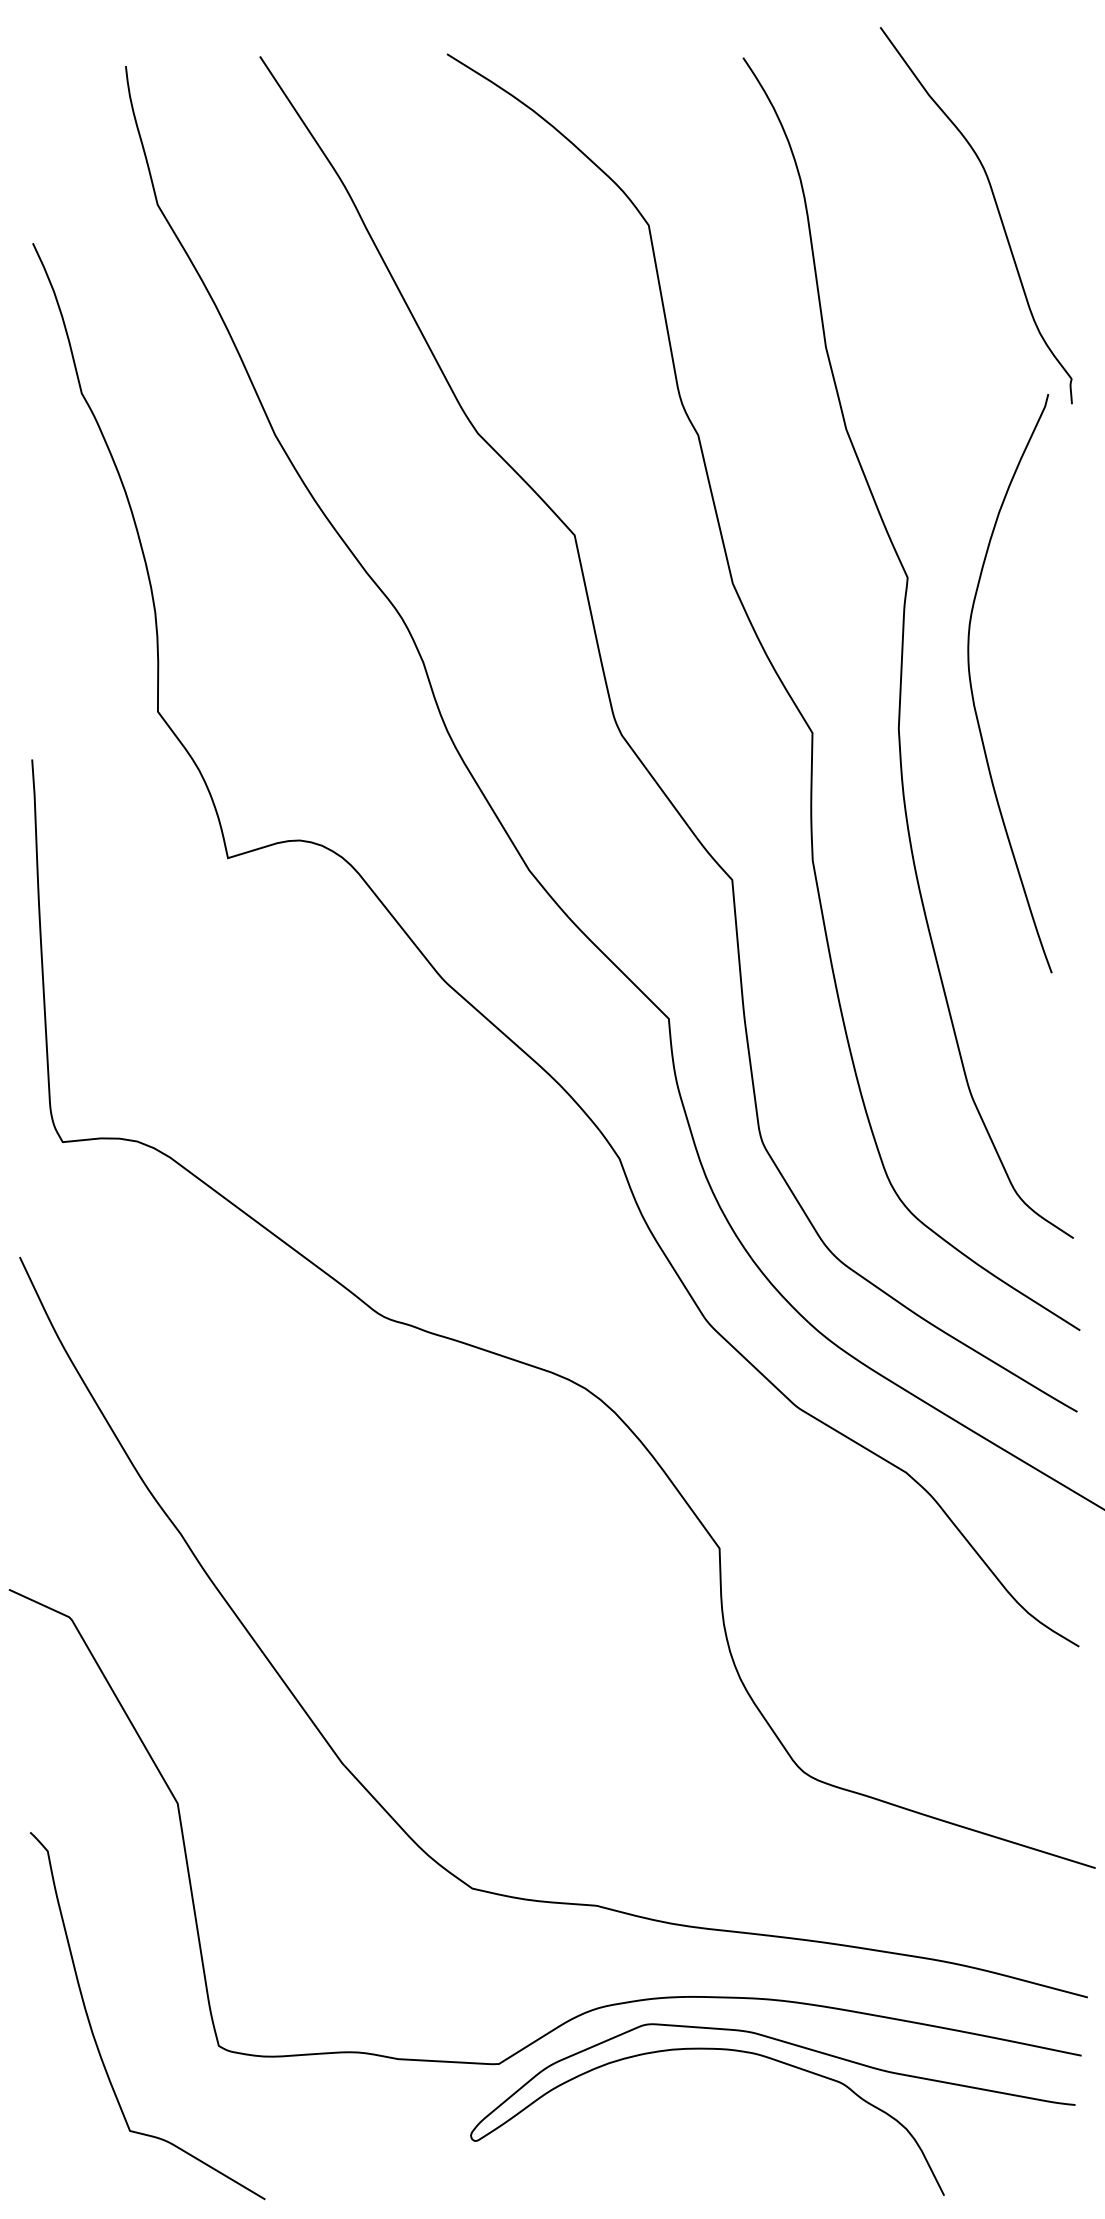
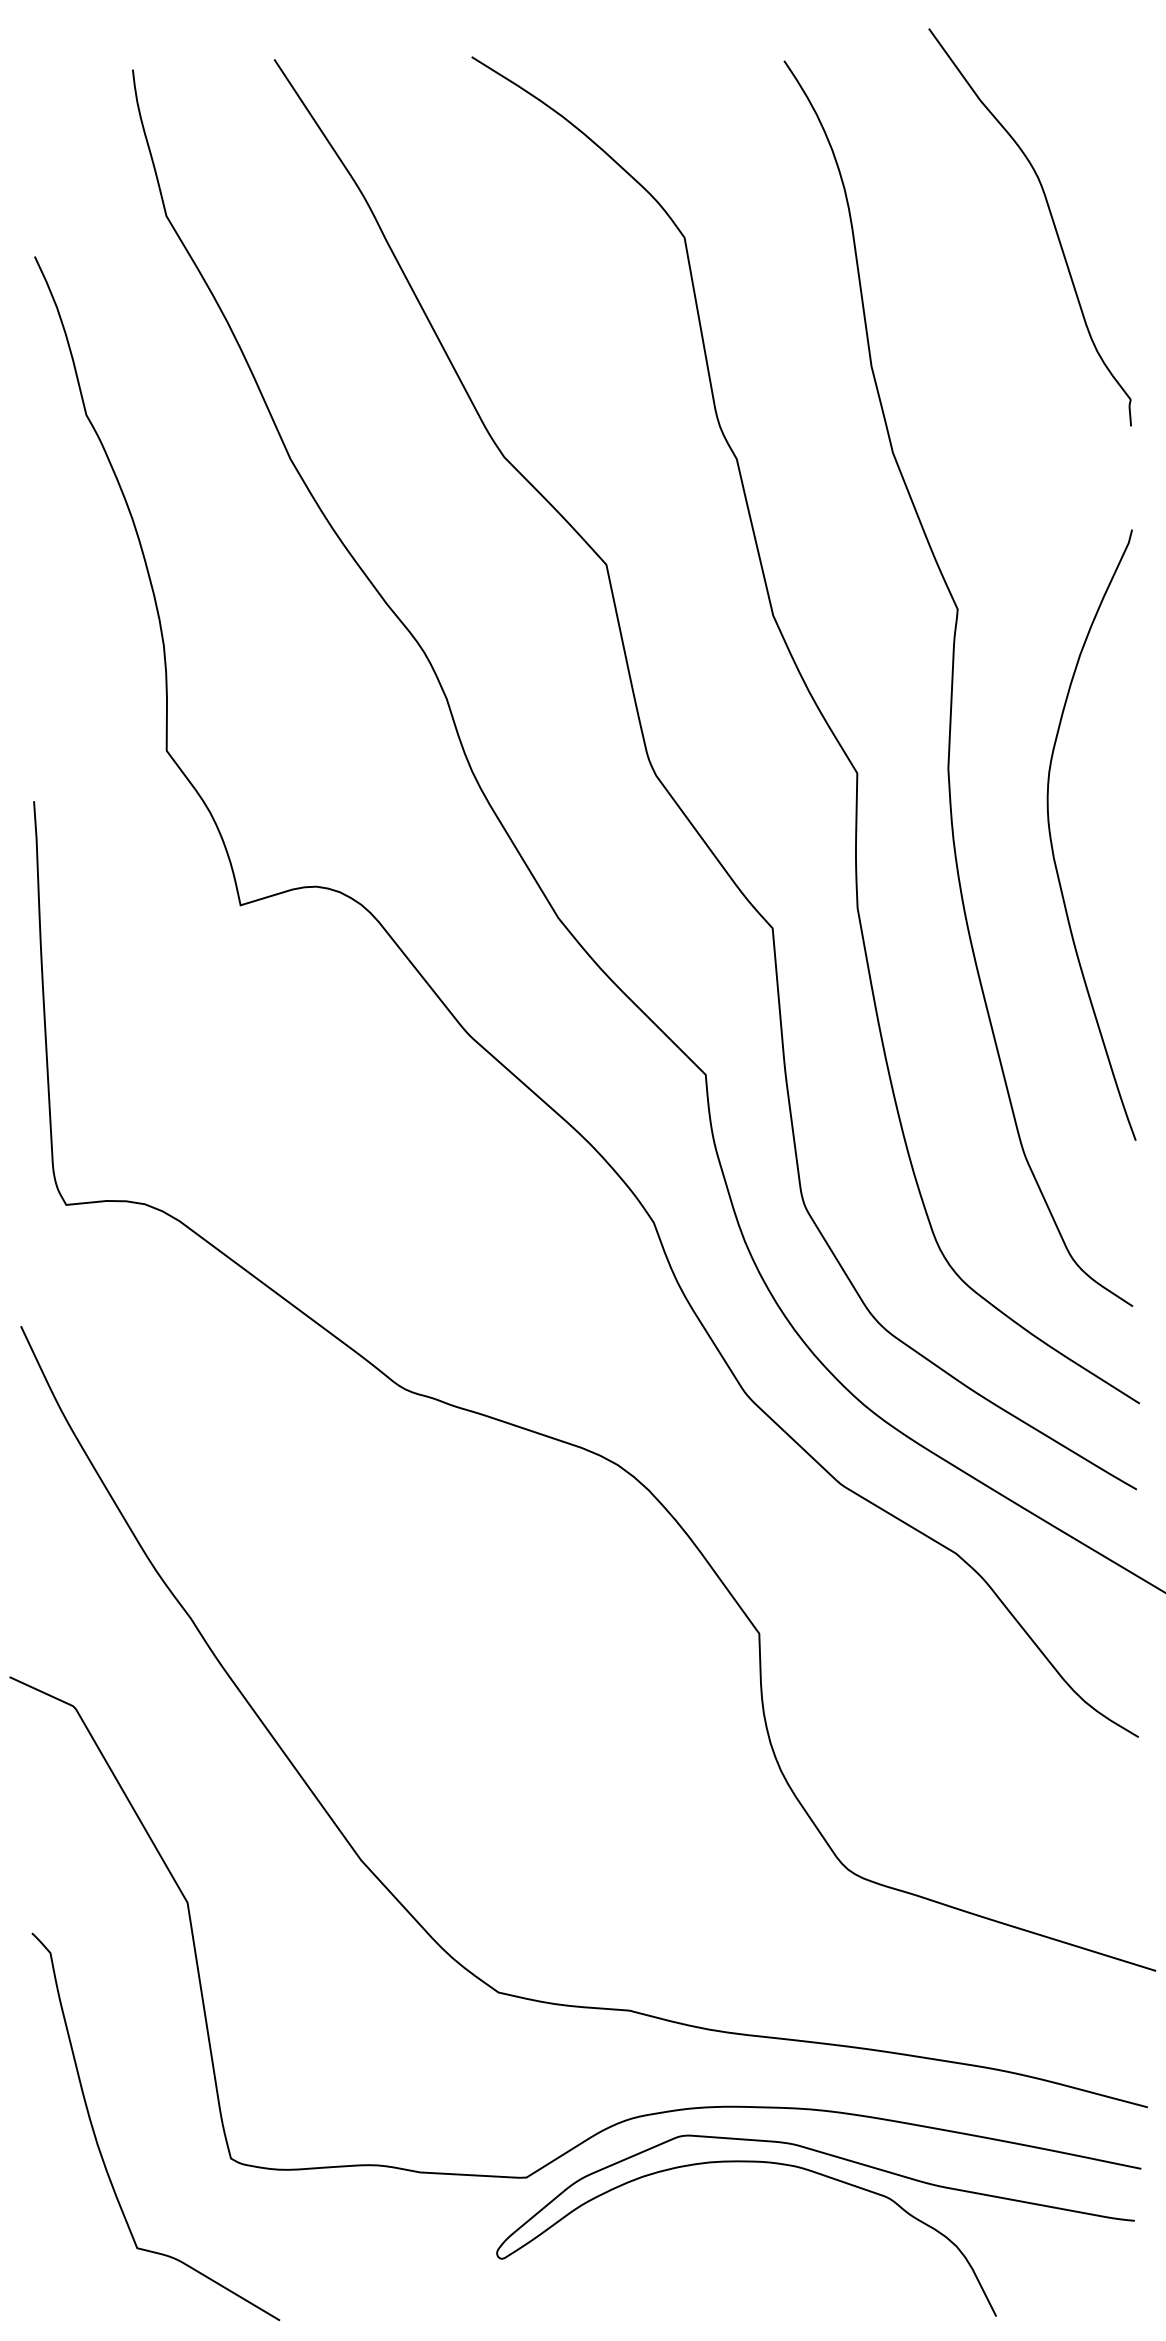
curve: (972, 690) -> (1052, 842), moved

